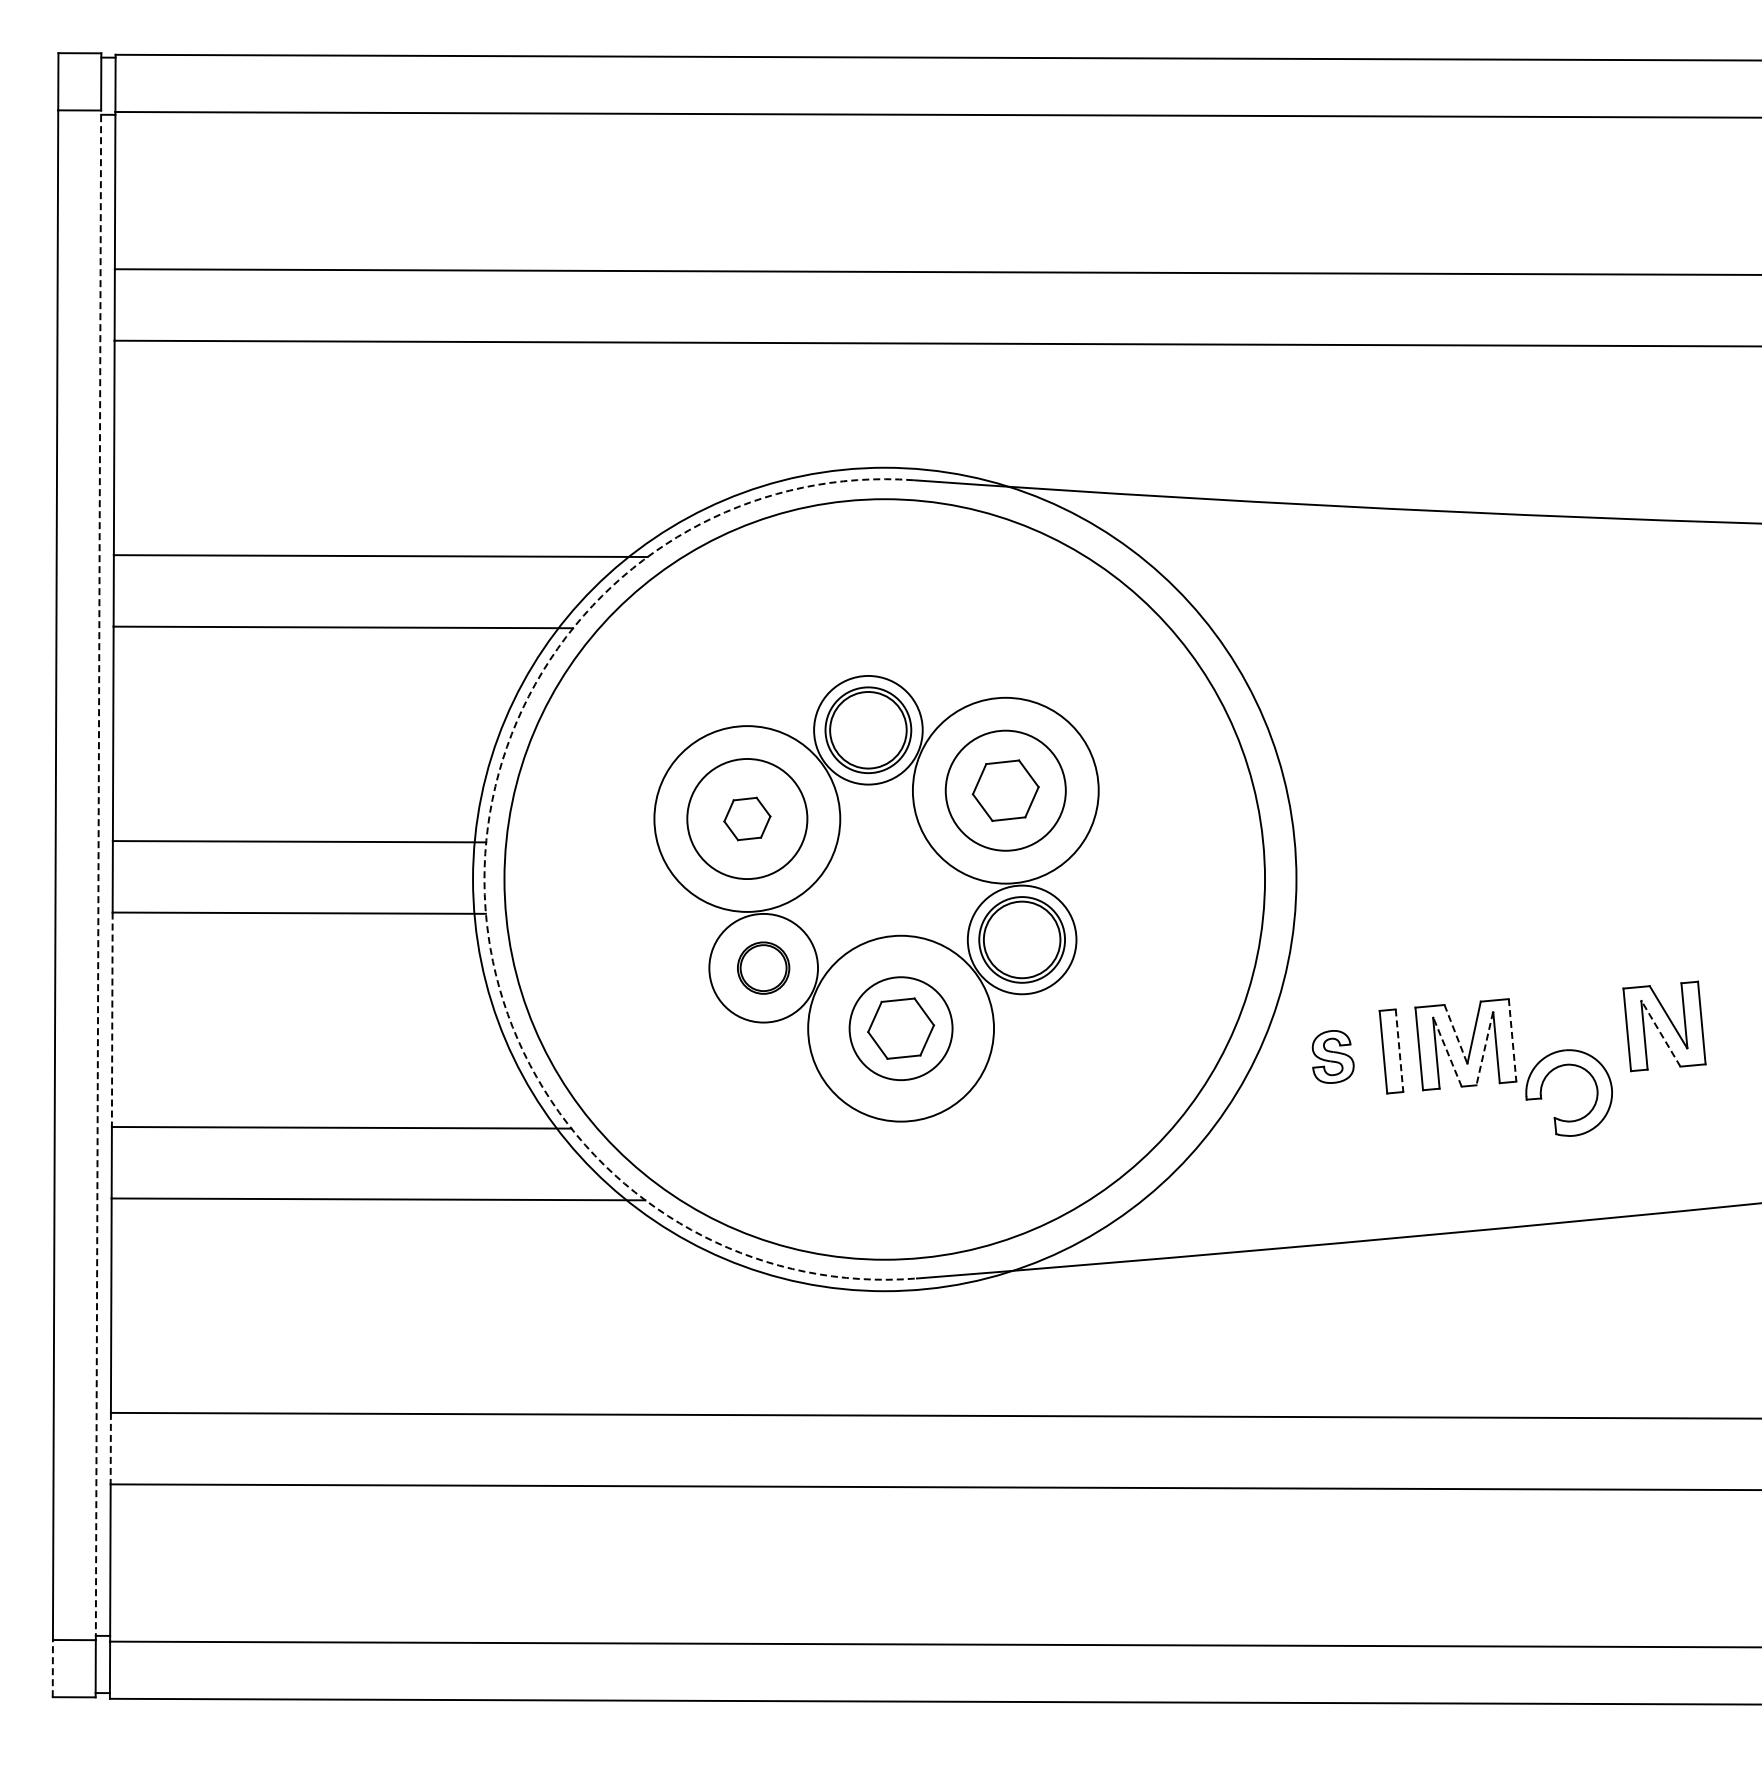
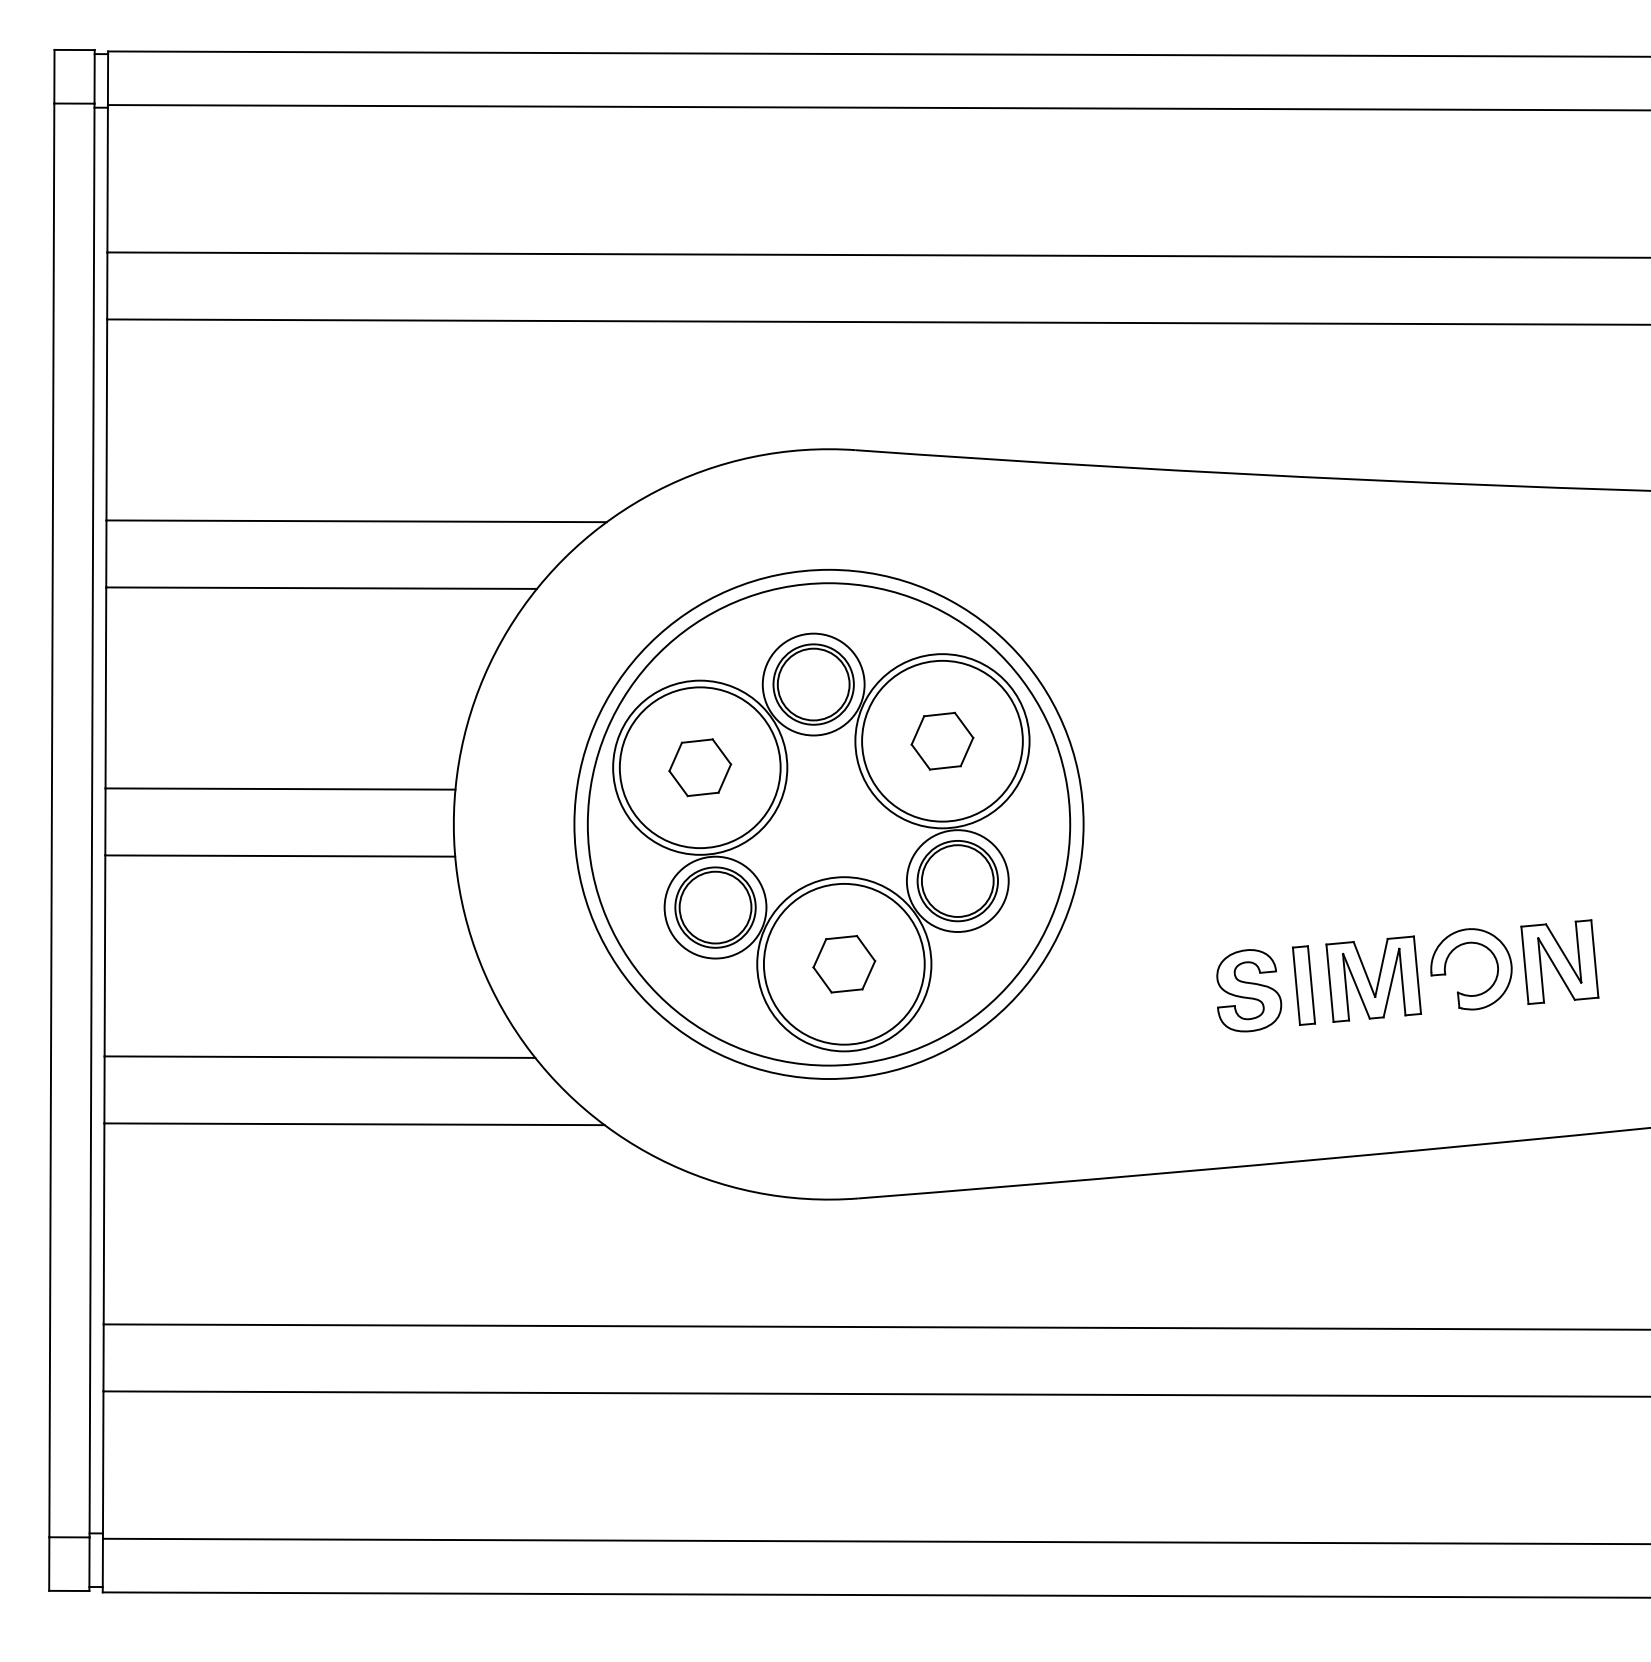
circle: (1005, 790) -> (942, 741), size x1.43
circle: (747, 818) -> (700, 767), size x1.43
part: (747, 818) -> (700, 767), size x1.43
line: (98, 875) -> (92, 820), dashed -> solid
circle: (884, 879) -> (828, 824), size x0.62
circle: (884, 879) -> (828, 824), size x0.71
arc: (484, 880) -> (453, 825), dashed -> solid
part: (763, 967) -> (715, 906), size x1.67
line: (112, 1020) -> (105, 956), dashed -> solid
circle: (900, 1028) -> (843, 964), size x1.67
line: (1660, 1033) -> (1556, 968), dashed -> solid
line: (1456, 1034) -> (1364, 969), dashed -> solid
line: (1512, 1040) -> (1417, 975), dashed -> solid
line: (1484, 1049) -> (1391, 983), dashed -> solid
line: (1399, 1051) -> (1311, 985), dashed -> solid
line: (1447, 1051) -> (1356, 985), dashed -> solid
part: (1333, 1056) -> (1249, 990), size x1.67
part: (1550, 1073) -> (1453, 950), moved
line: (110, 1448) -> (103, 1357), dashed -> solid
line: (52, 1668) -> (48, 1563), dashed -> solid

